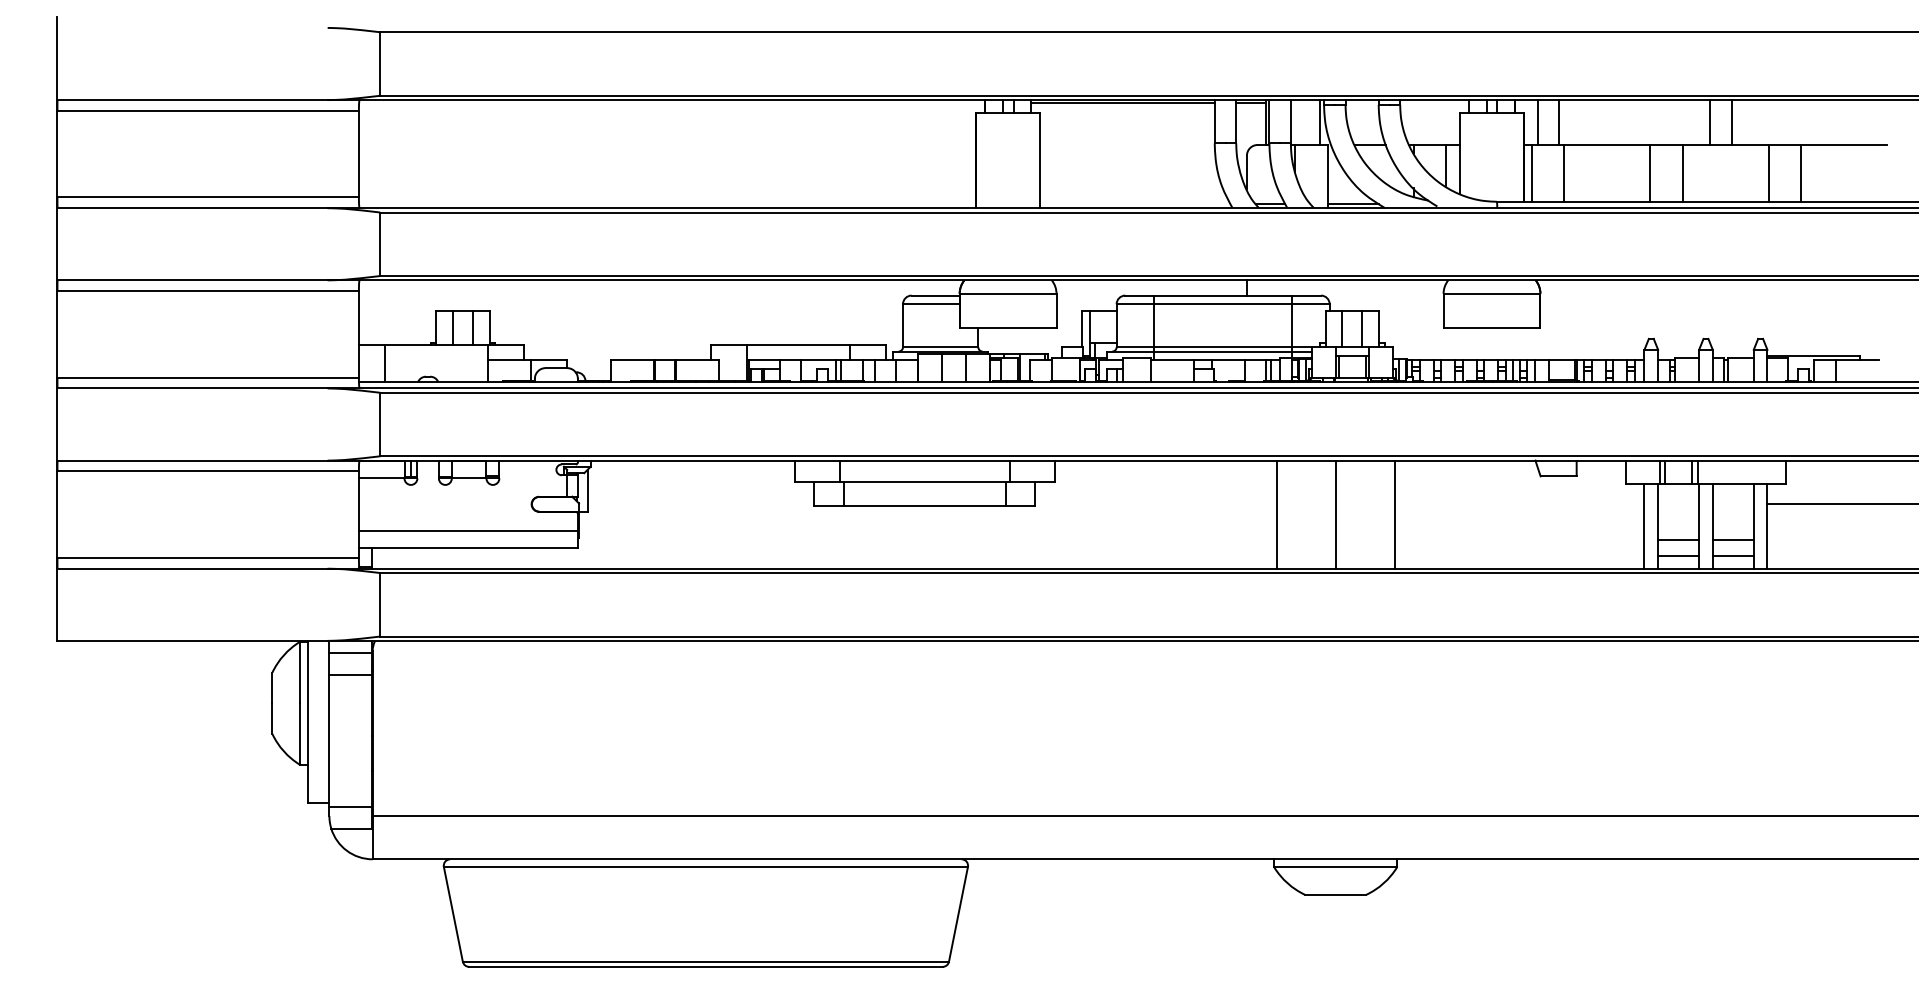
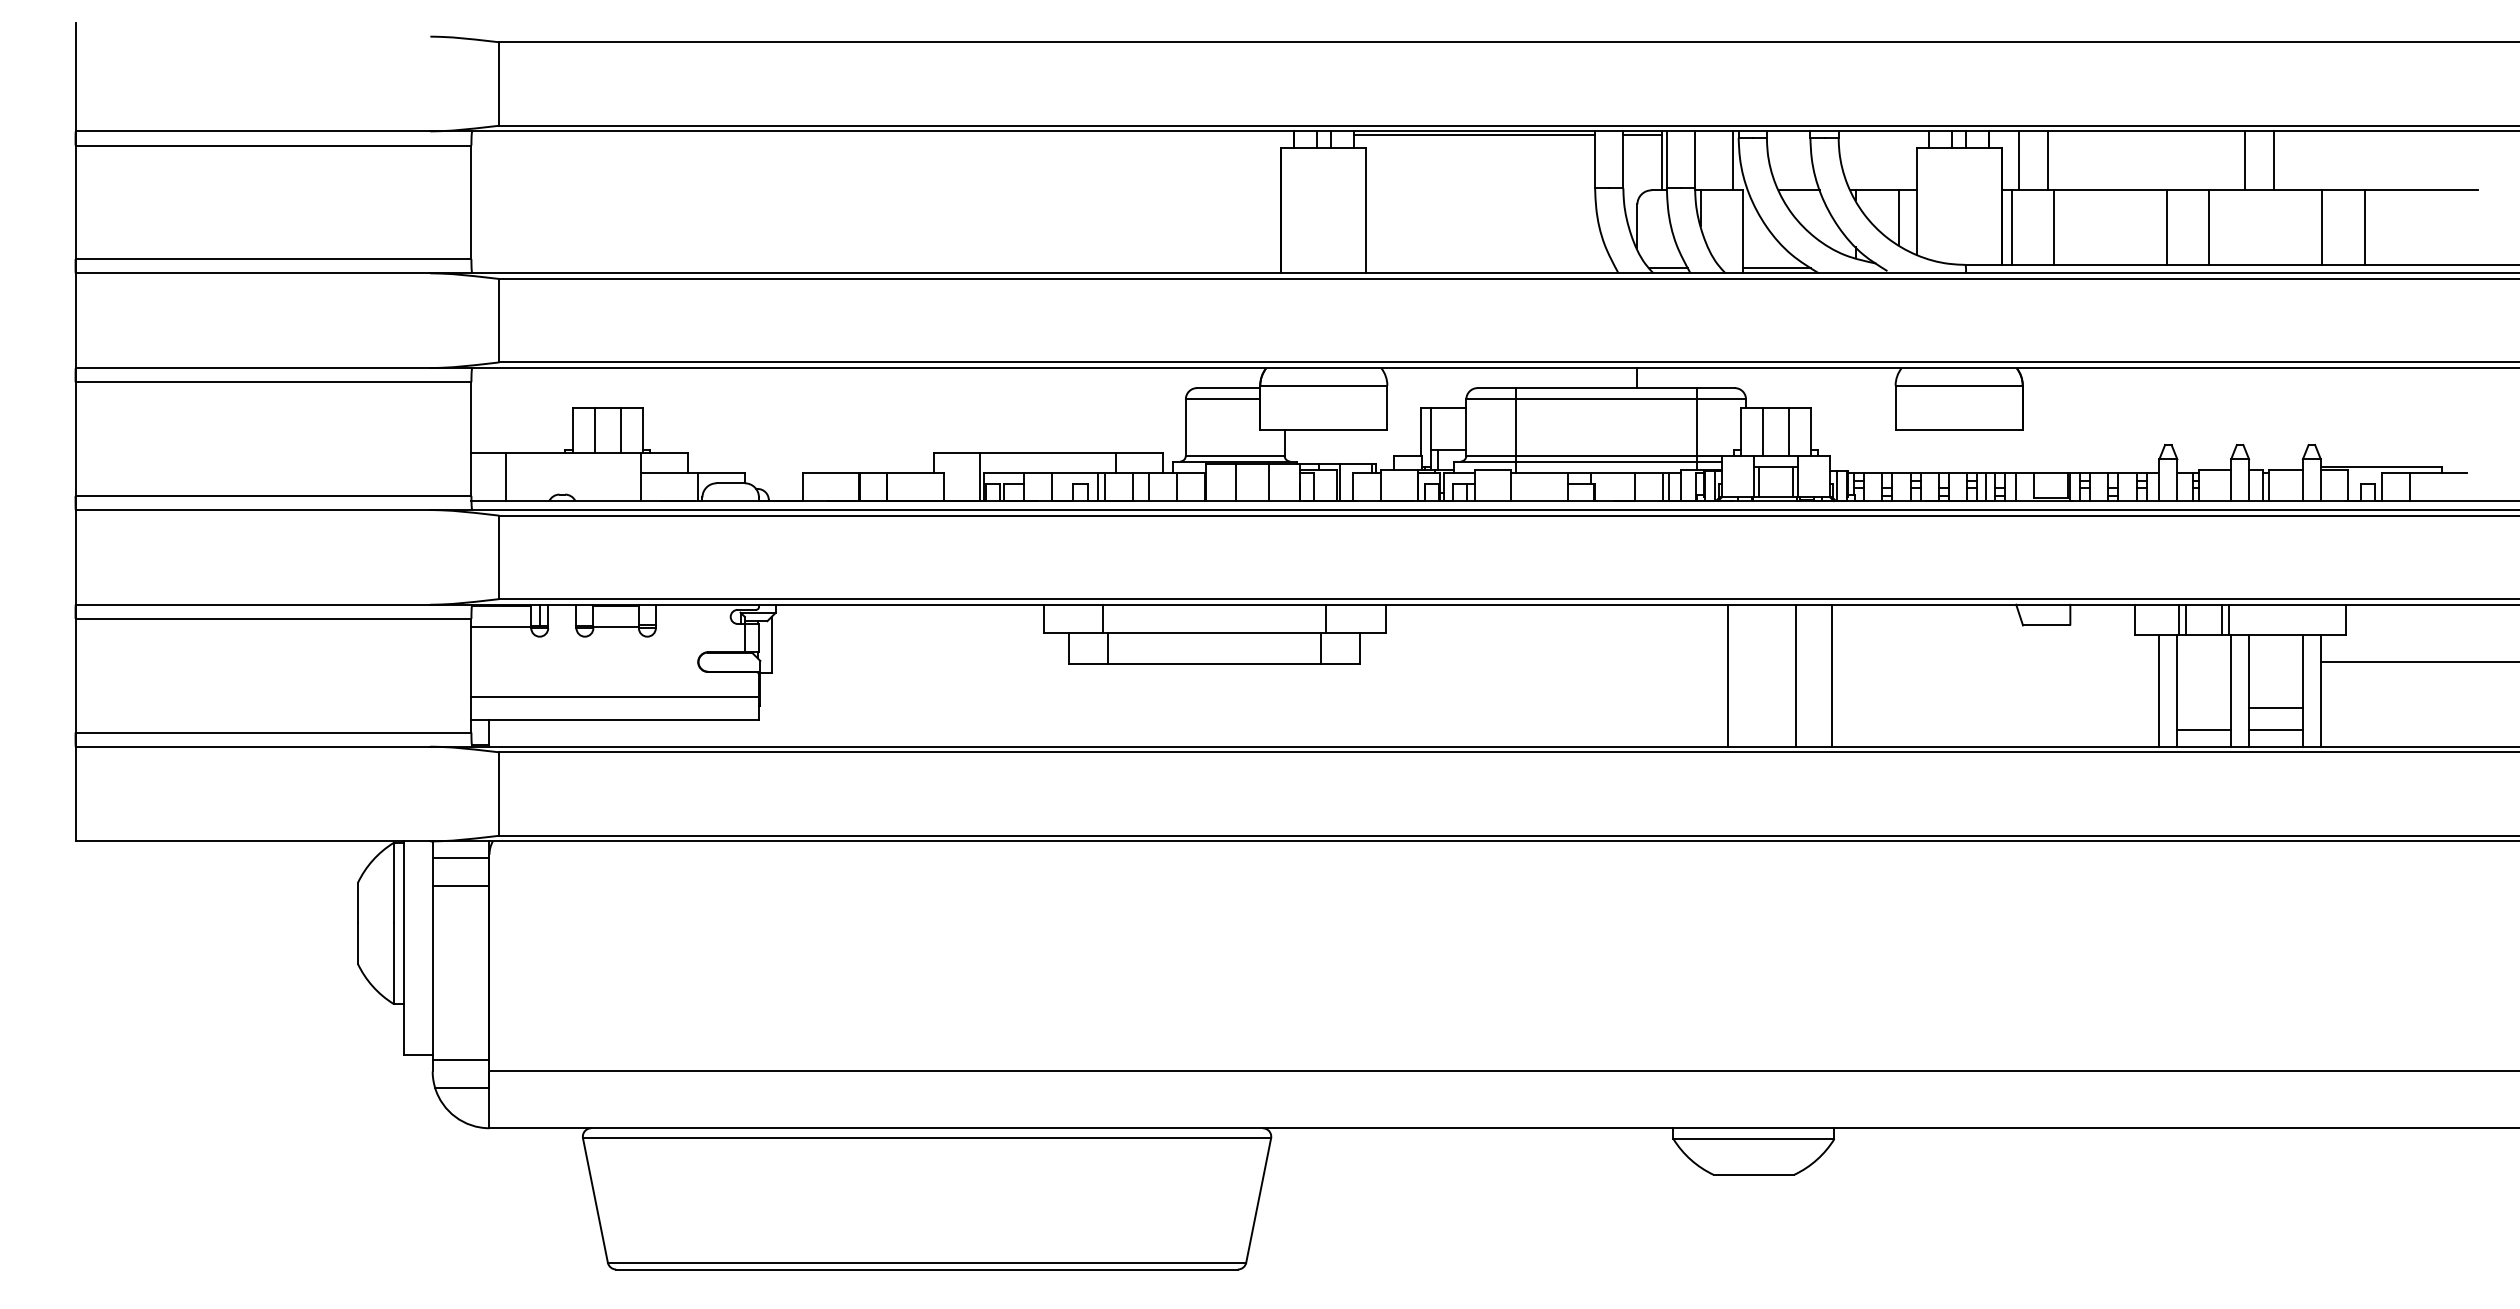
line: (1276, 514) -> (1727, 675), moved
line: (1336, 514) -> (1796, 675), moved
line: (1678, 539) -> (2204, 708), removed

